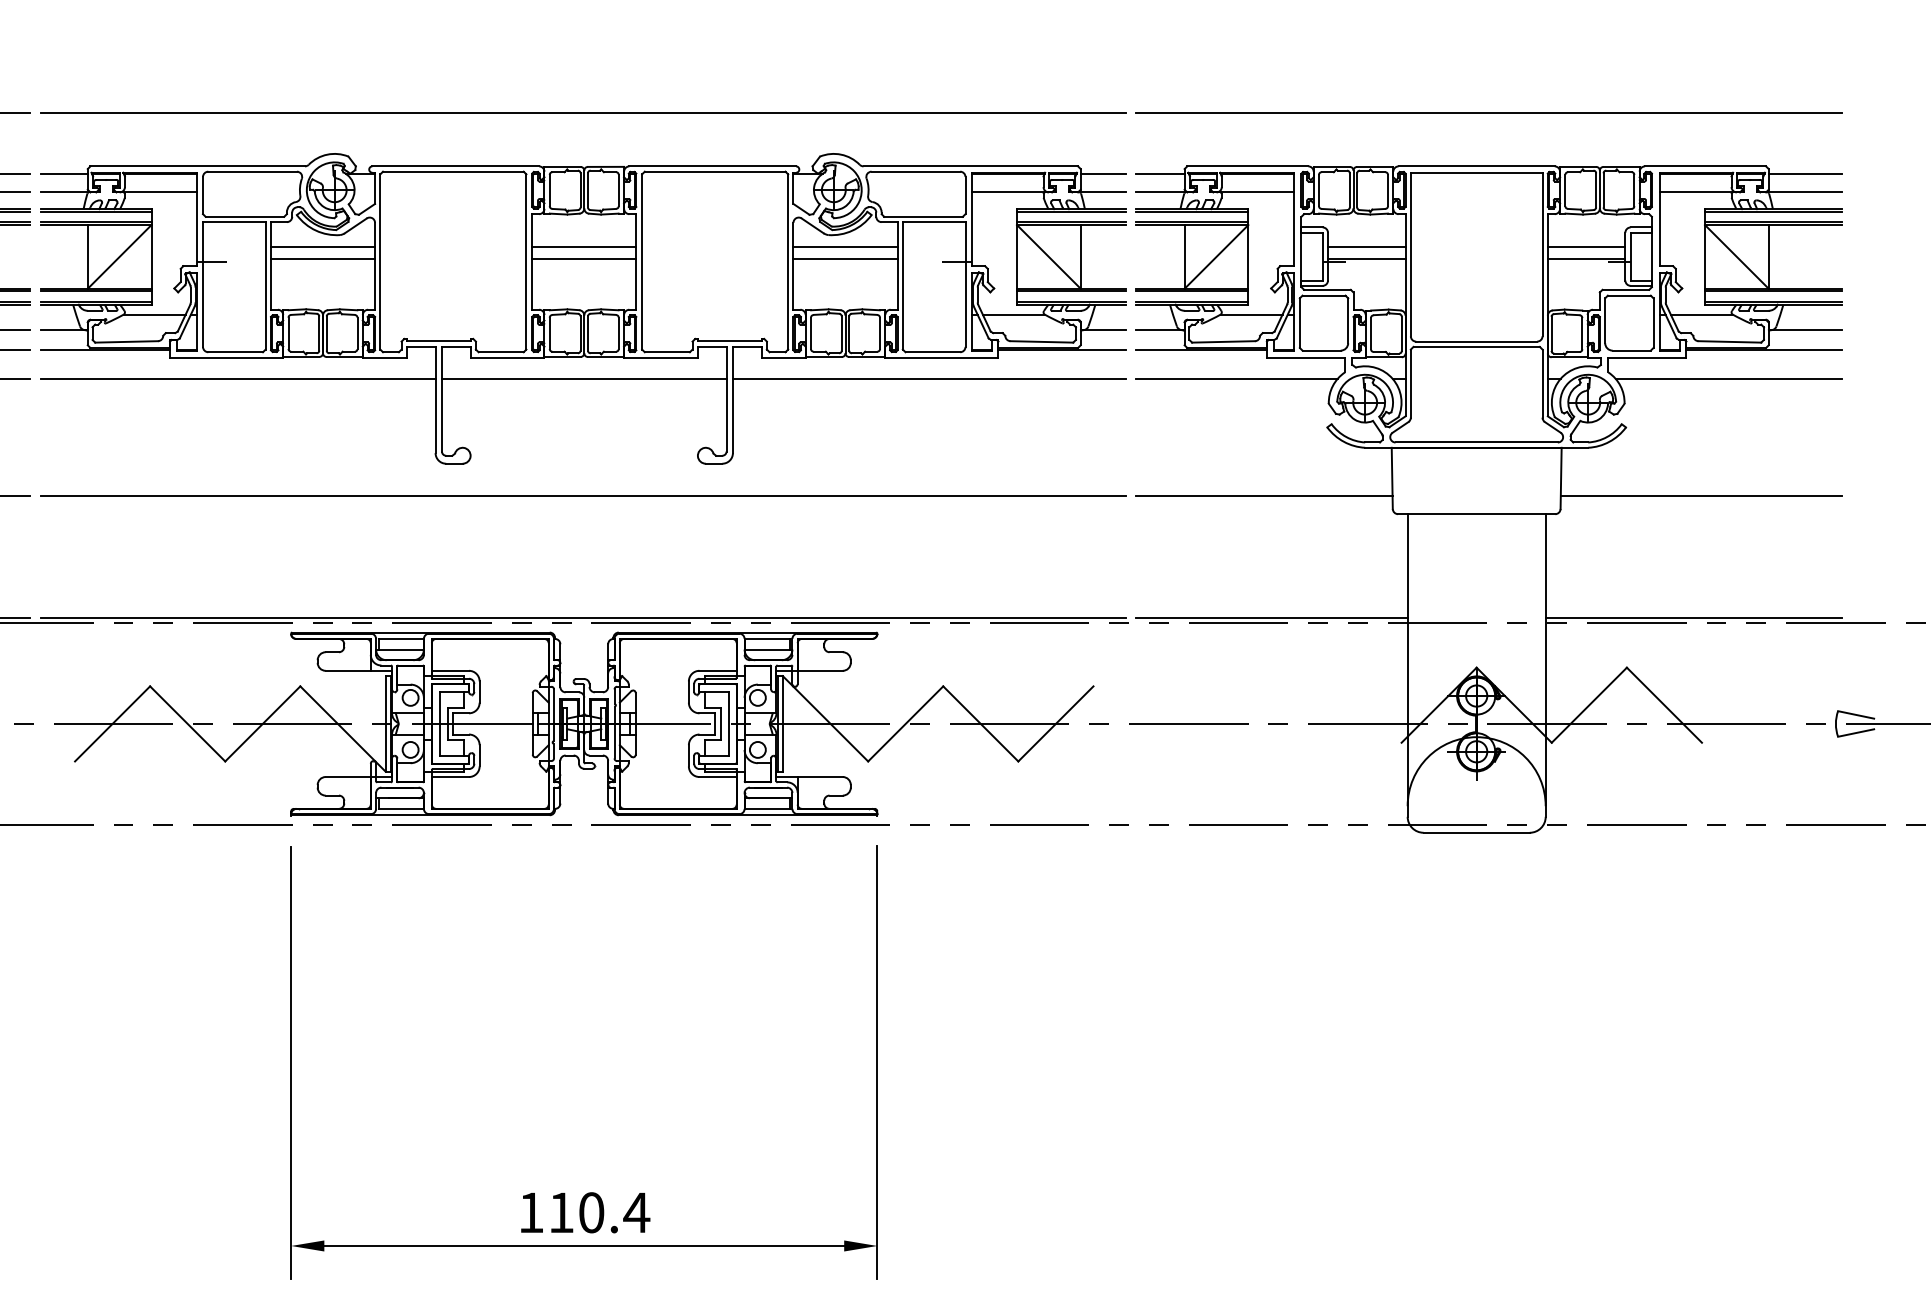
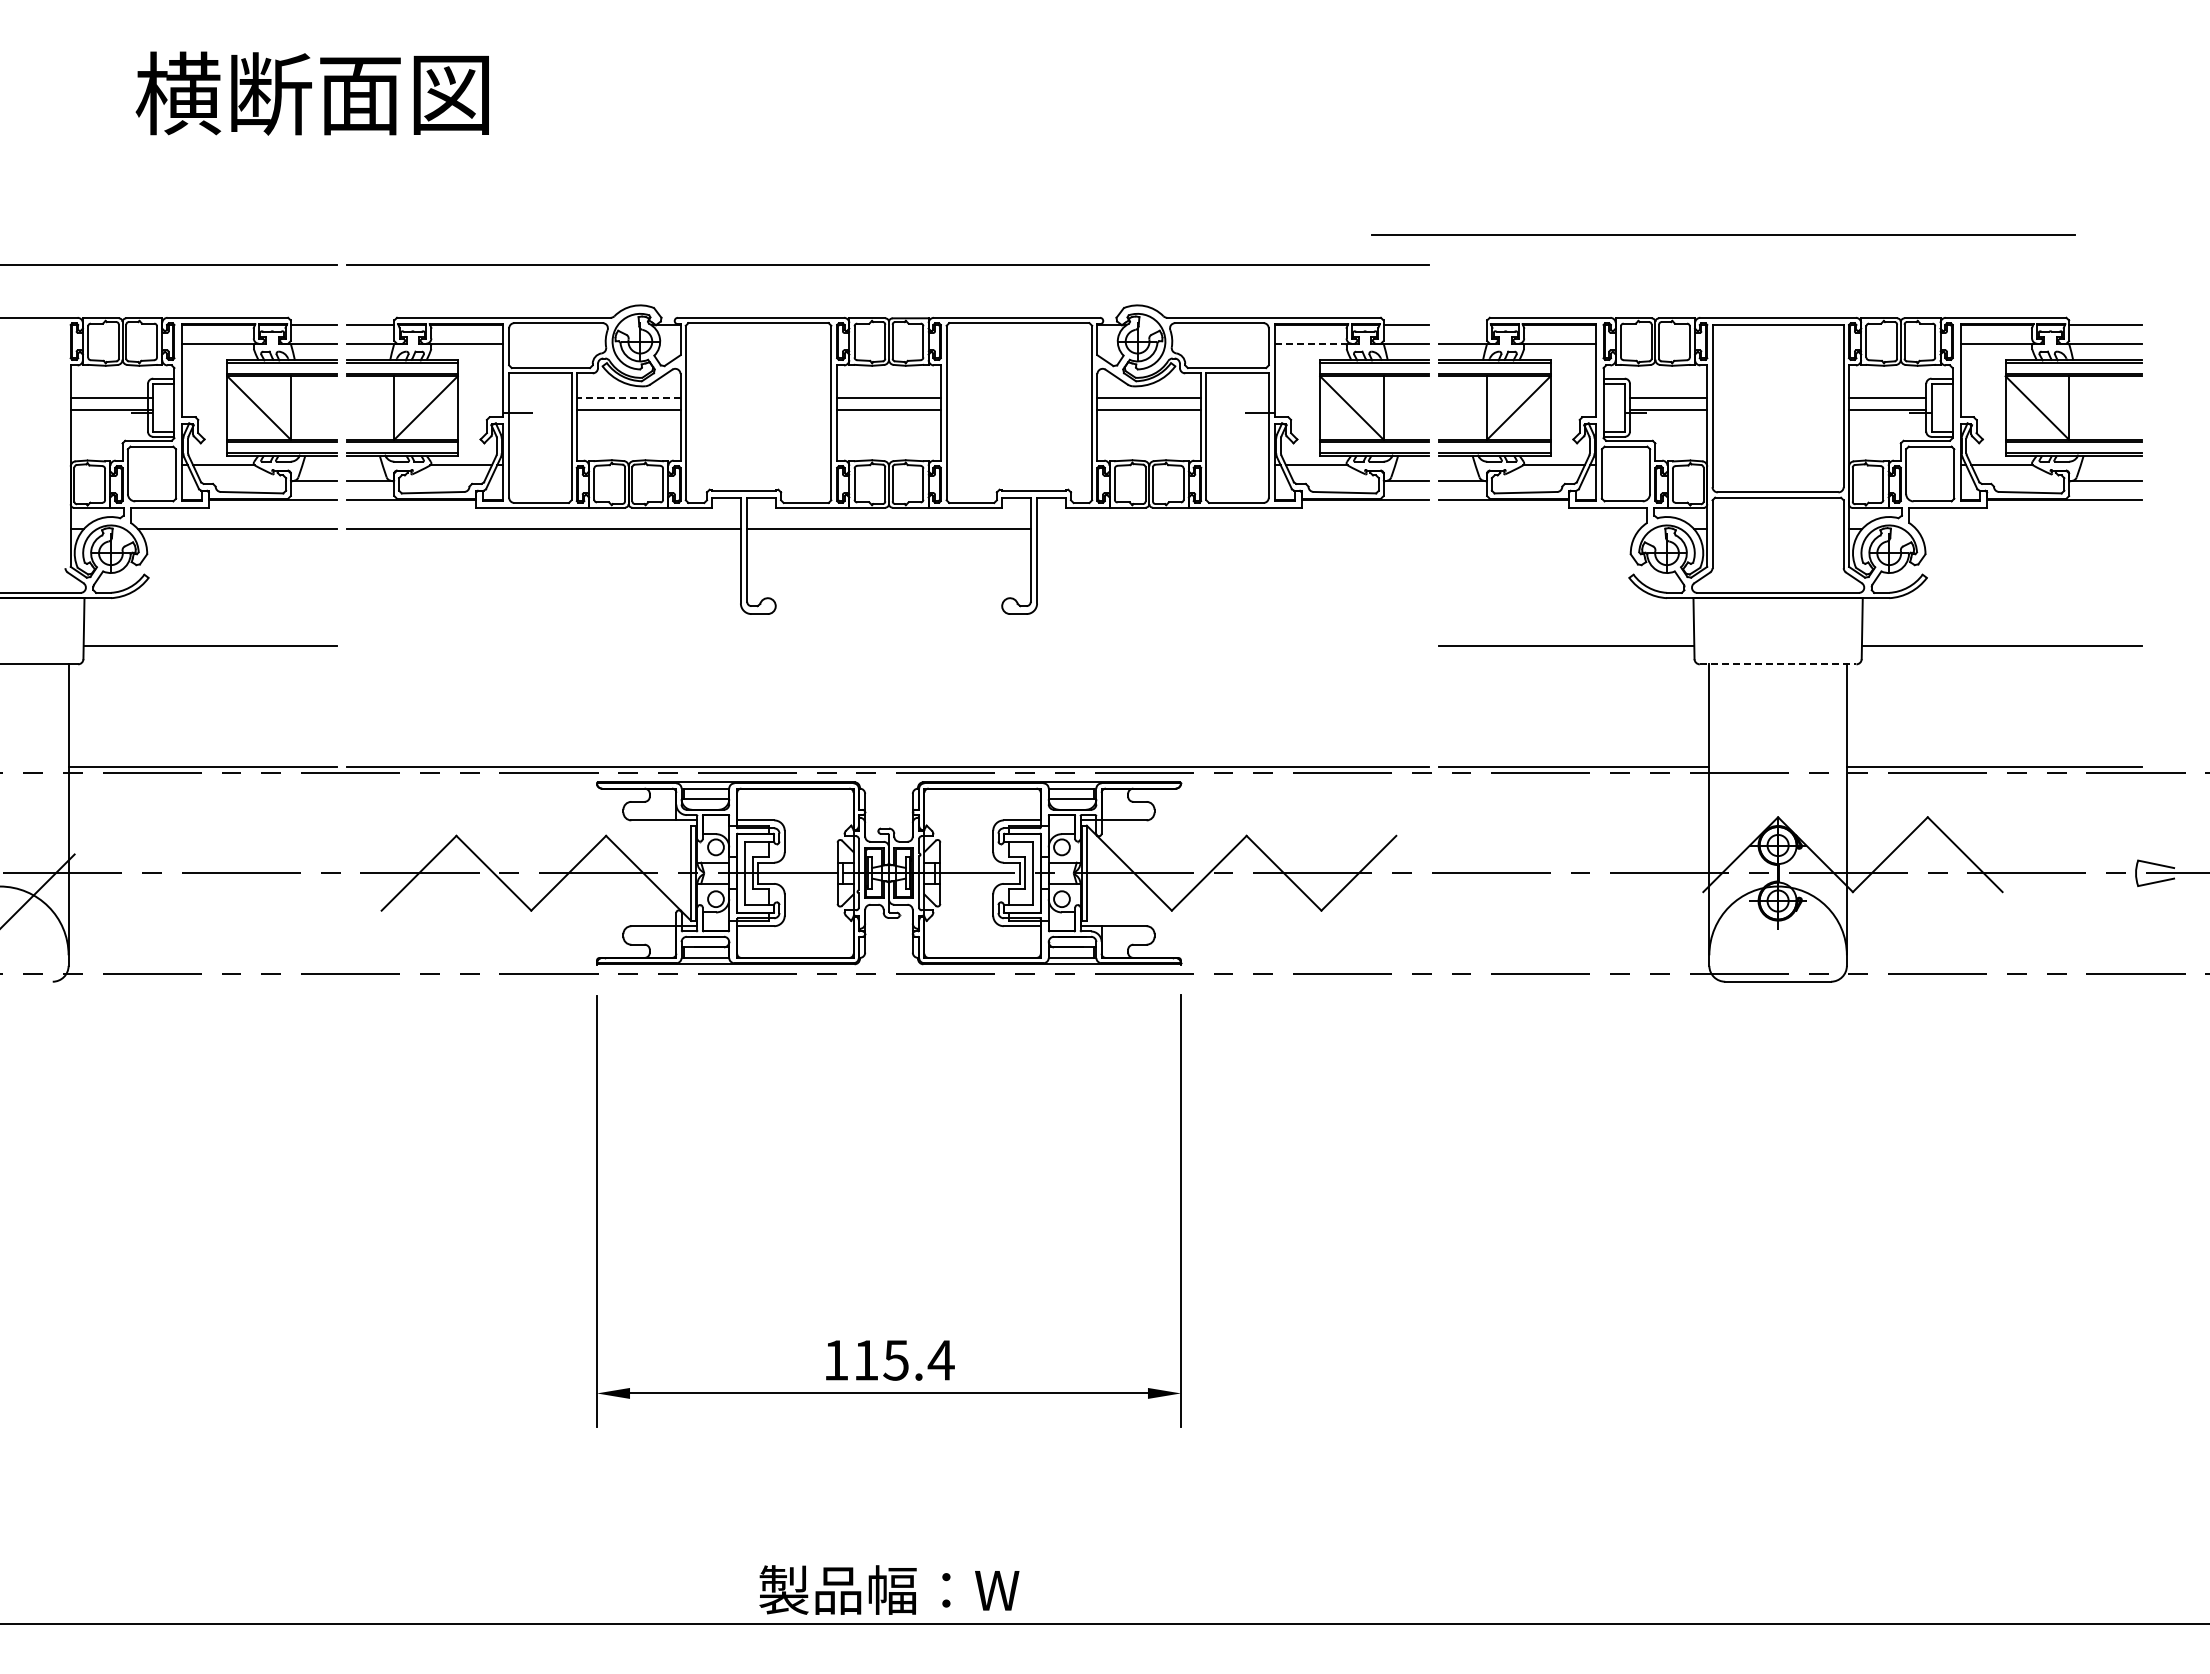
line: (1489, 112) -> (1723, 234), moved
line: (1160, 174) -> (1463, 325), removed
line: (1008, 192) -> (1311, 343), solid -> dashed
line: (322, 247) -> (628, 398), solid -> dashed
line: (929, 378) -> (1232, 529), removed
line: (1237, 378) -> (1539, 529), removed
line: (1727, 378) -> (2028, 529), removed
line: (582, 495) -> (887, 645), removed
line: (1477, 514) -> (1778, 664), solid -> dashed
text: (590, 1211) -> (895, 1359), 110.4 -> 115.4

